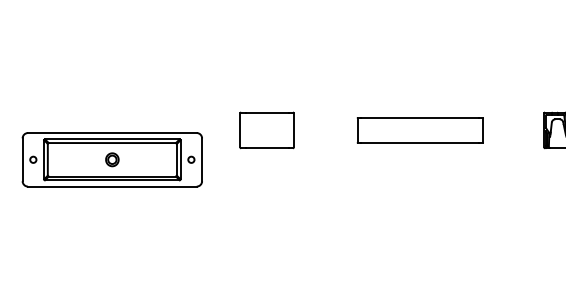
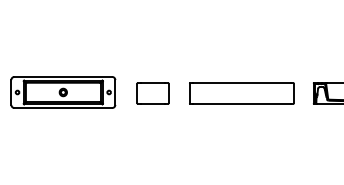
part: (419, 130) -> (241, 93), size x1.43
part: (112, 159) -> (63, 92), moved

